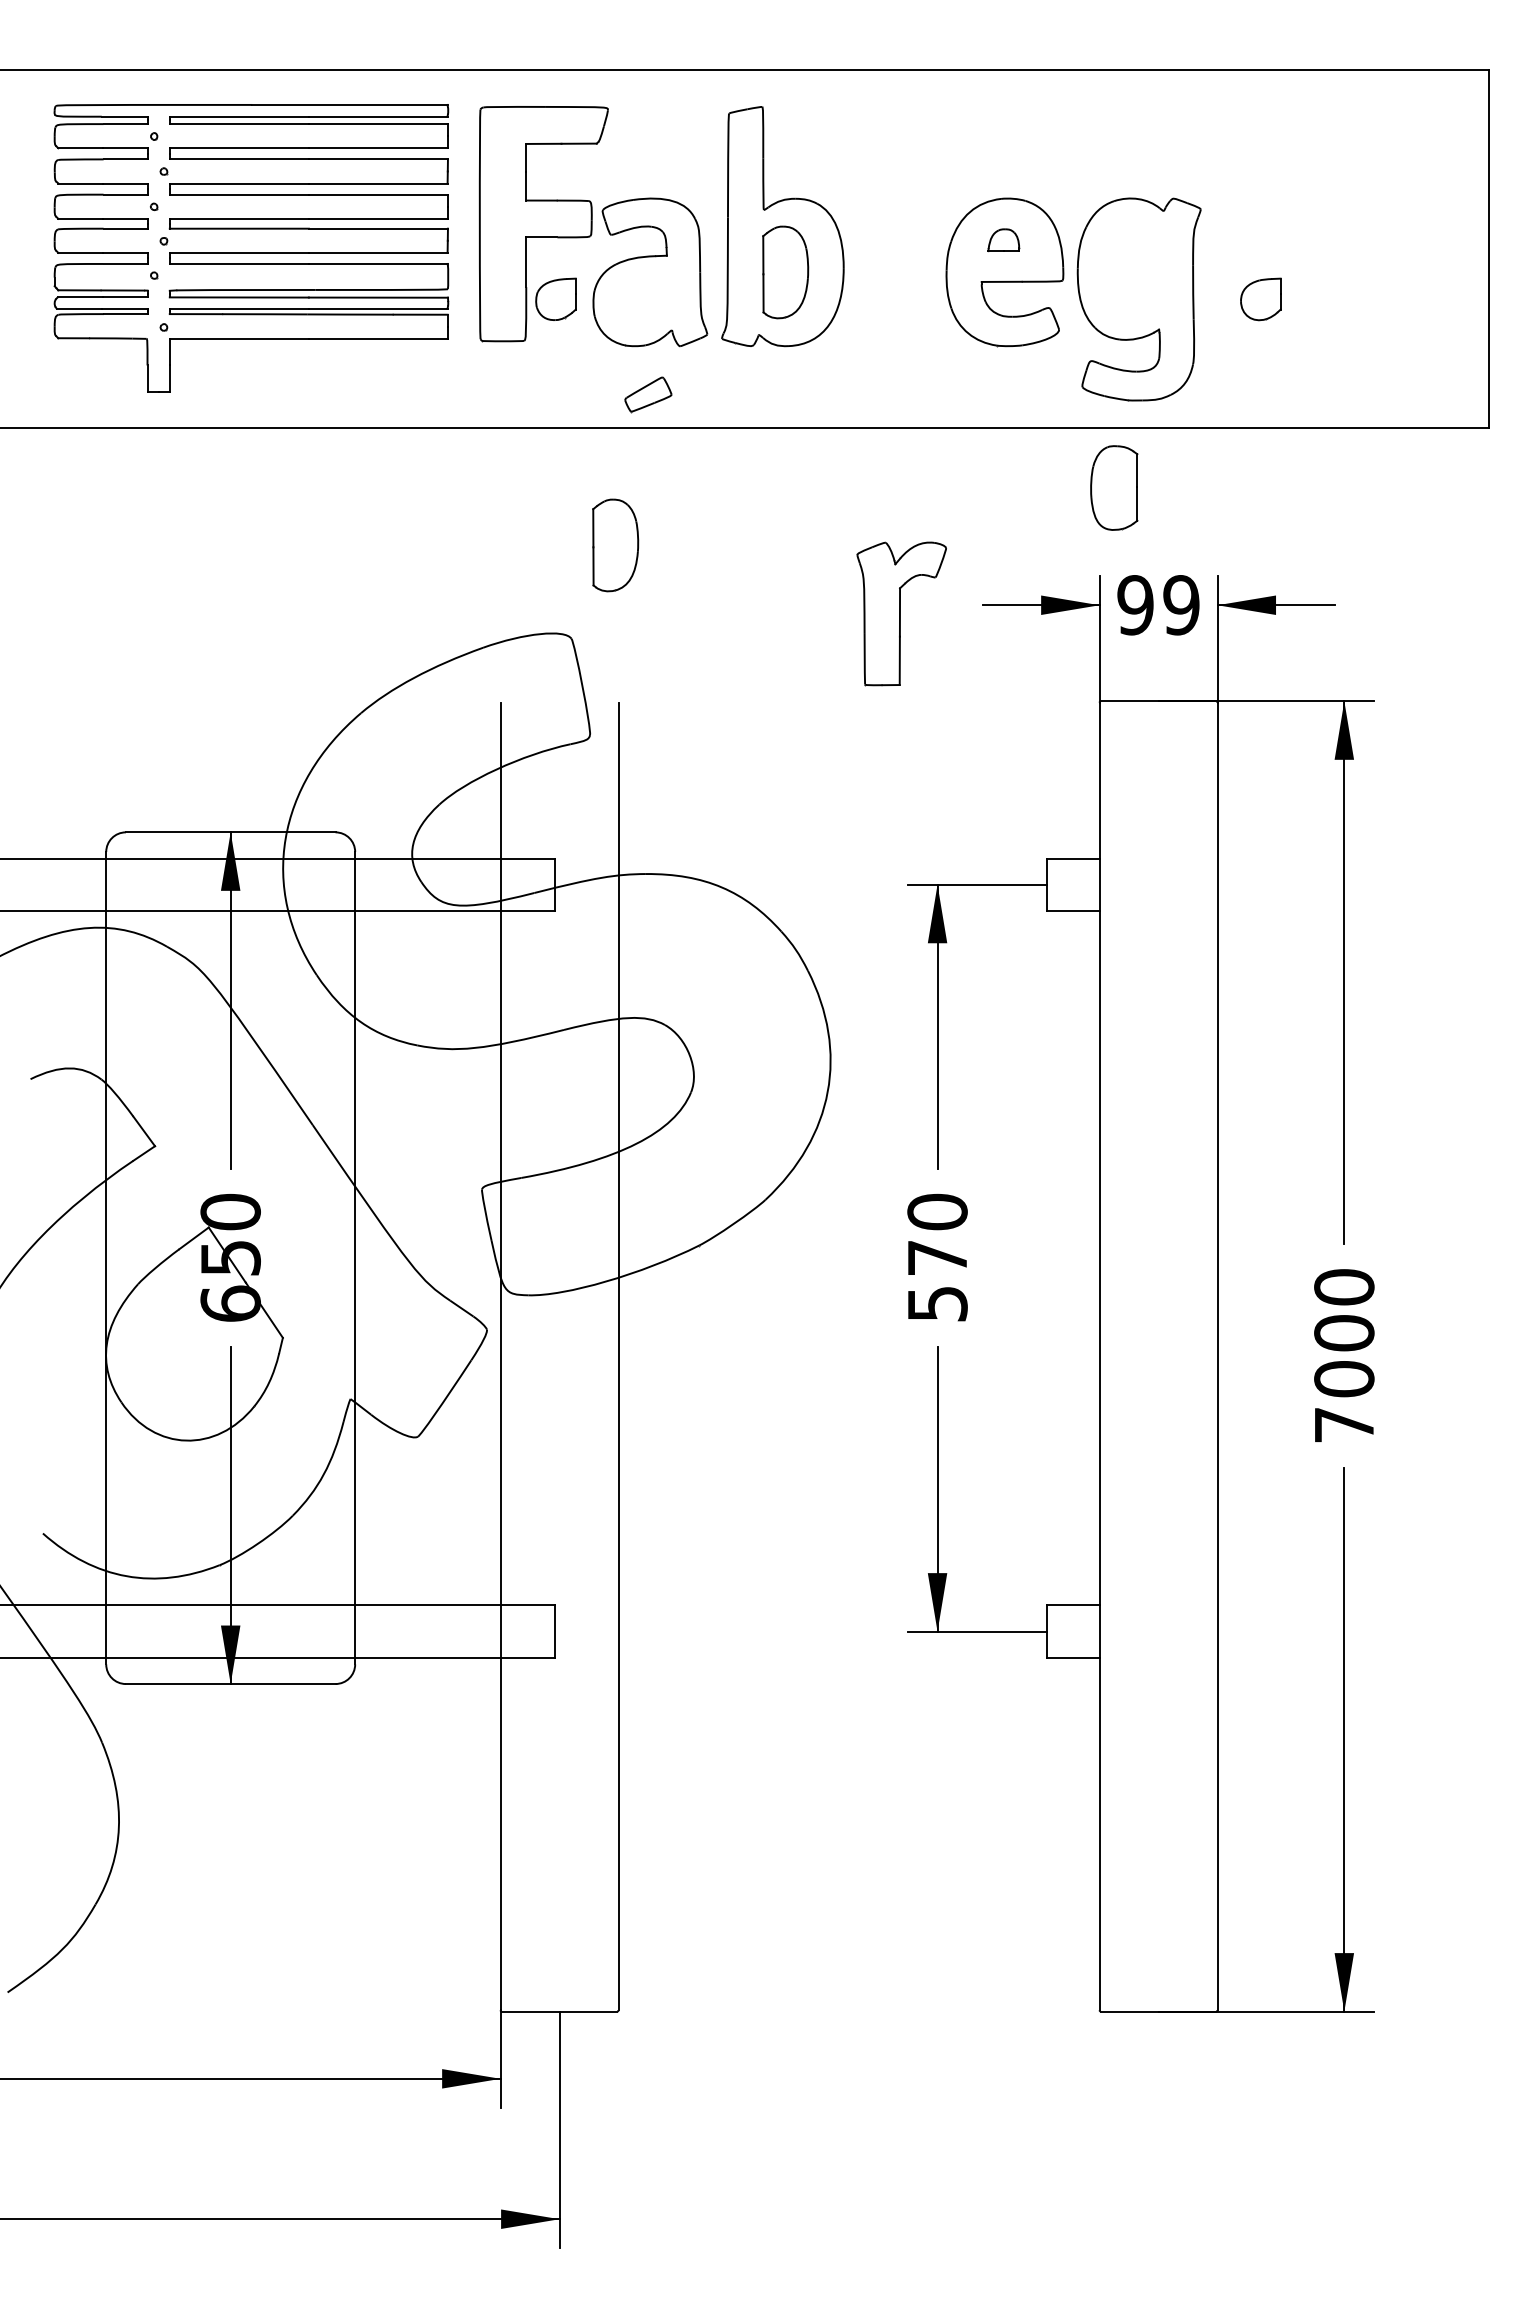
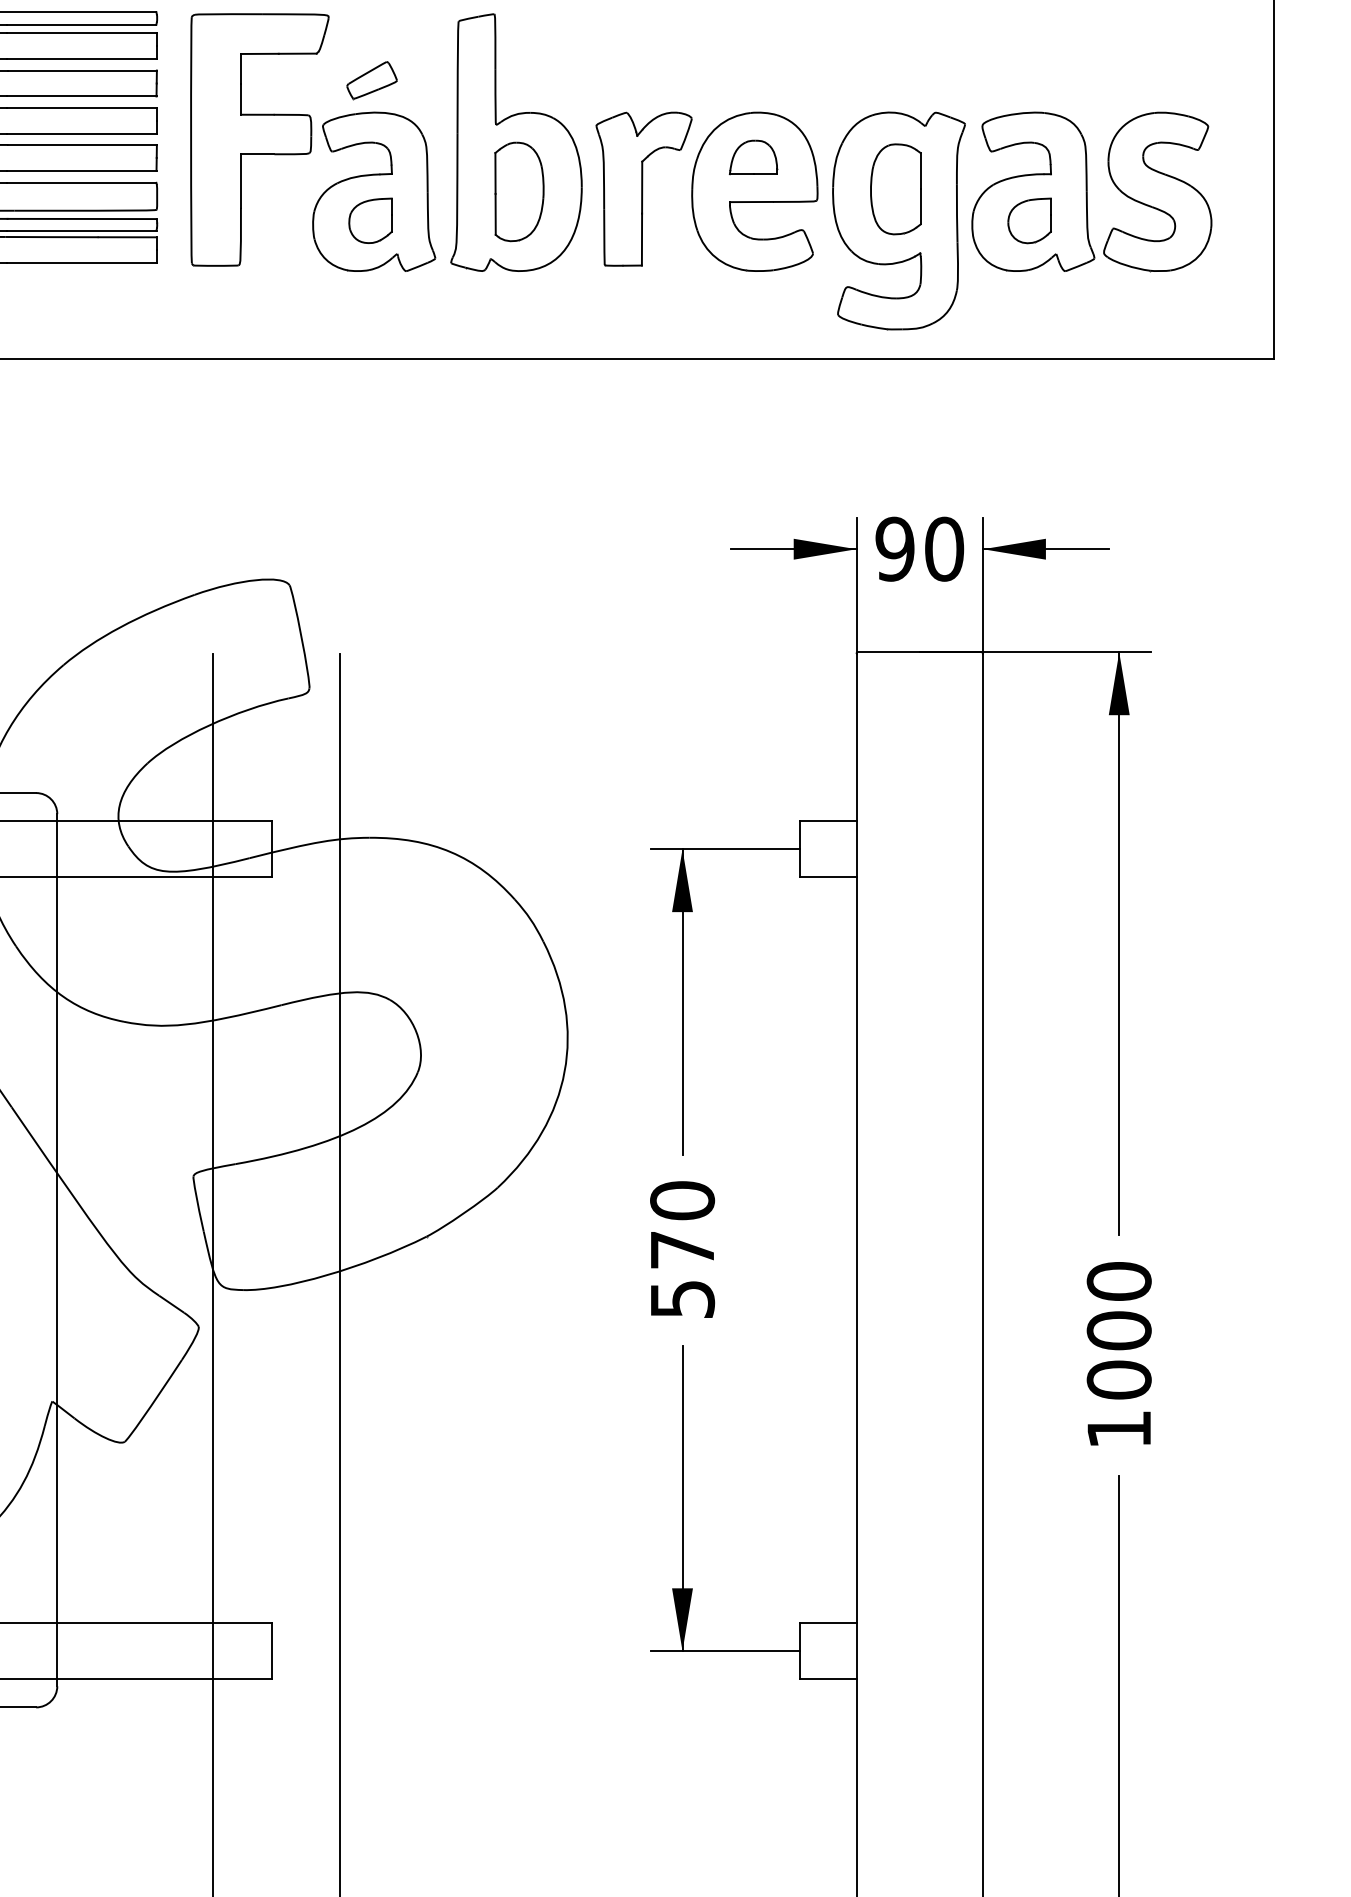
part: (1003, 239) -> (753, 156), size x1.43
part: (1318, 272) -> (1091, 191), added
part: (555, 298) -> (370, 219), moved
part: (648, 394) -> (372, 80), moved
part: (1114, 487) -> (896, 188), moved
part: (615, 545) -> (336, 485), removed
text: (1181, 605) -> (944, 549), 99 -> 90
part: (901, 613) -> (643, 188), moved
text: (1344, 1425) -> (1119, 1429), 7000 -> 1000

